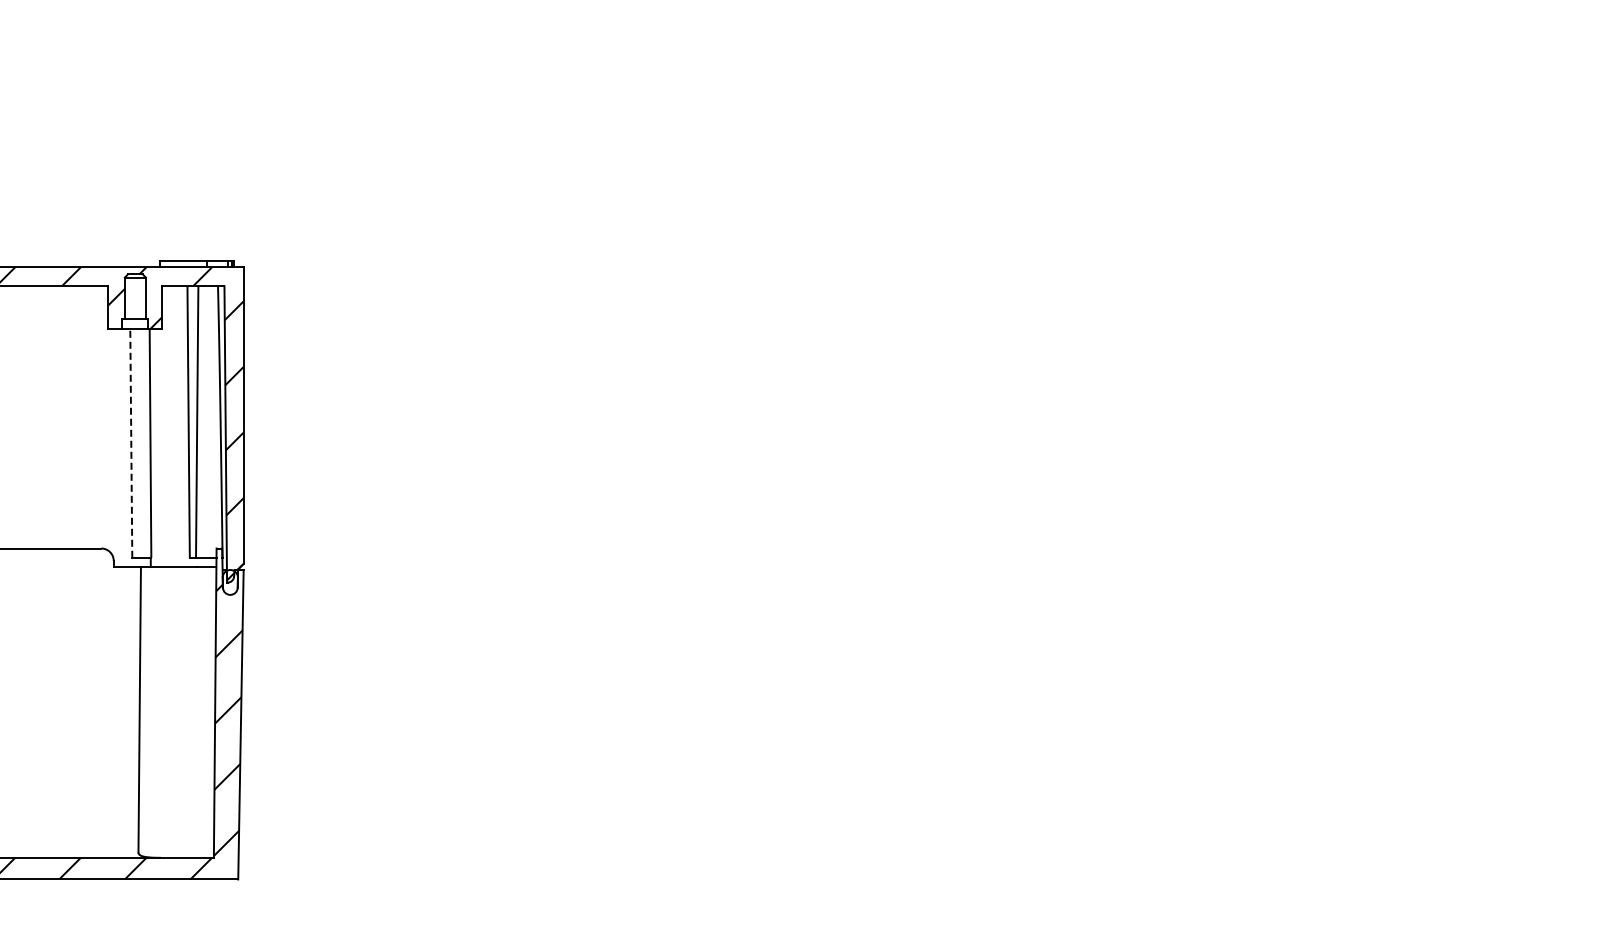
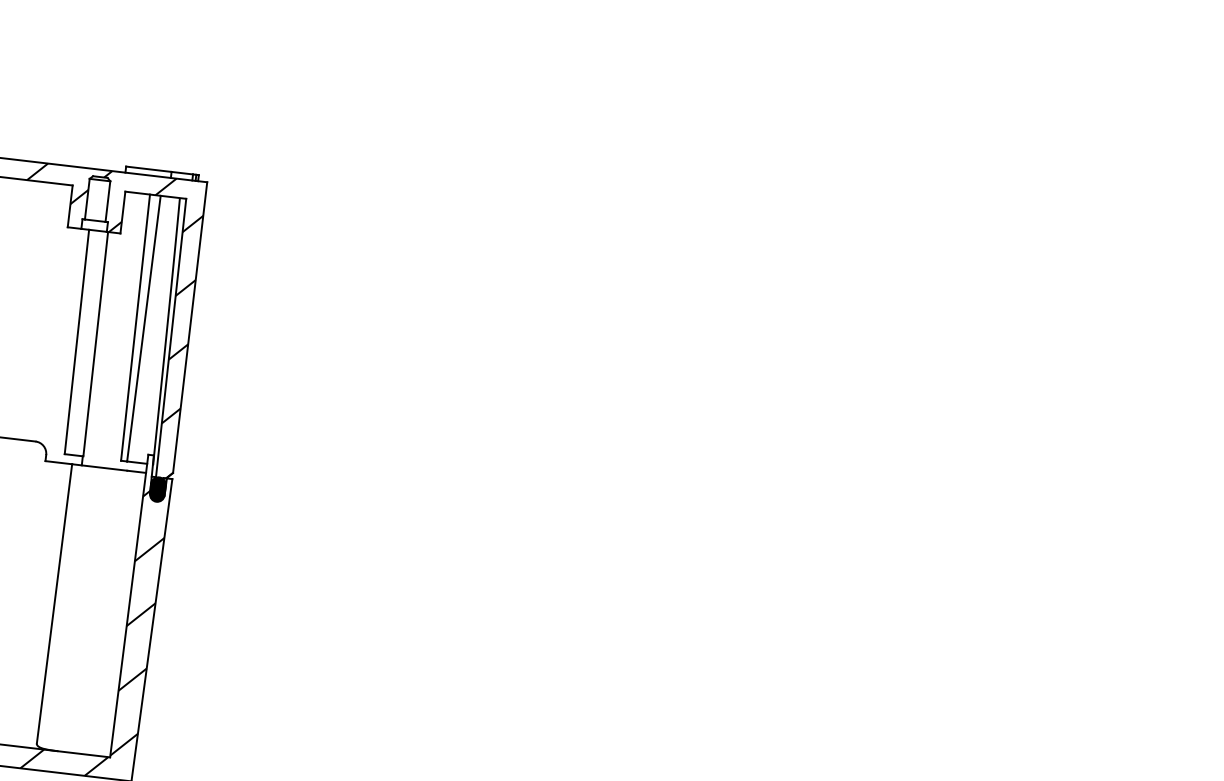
line: (131, 442) -> (77, 341), dashed -> solid
fill: (229, 581) -> (157, 488), added

